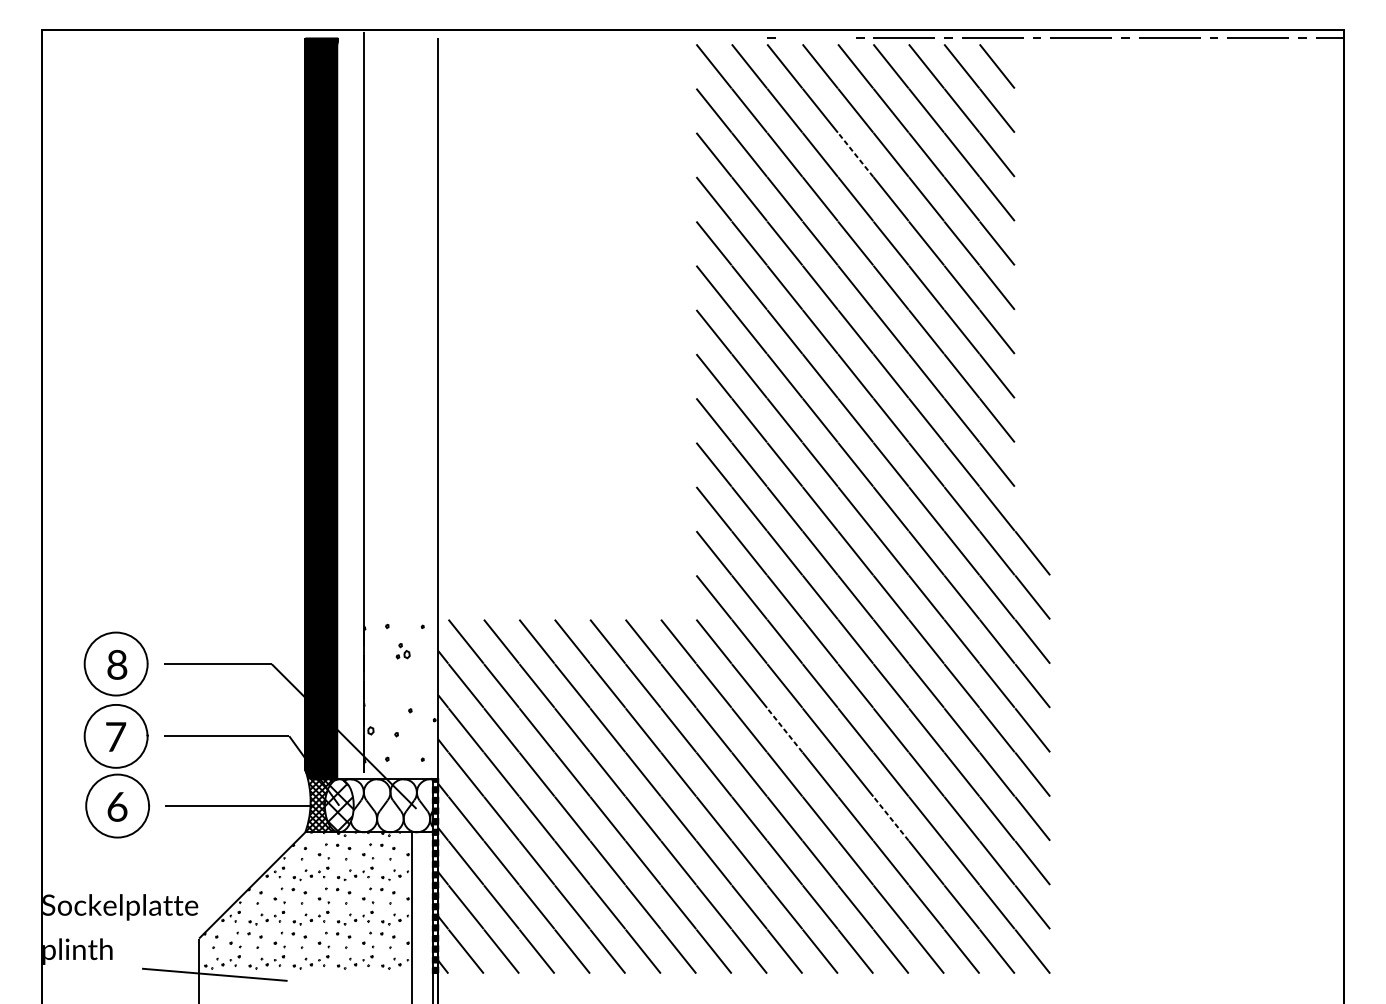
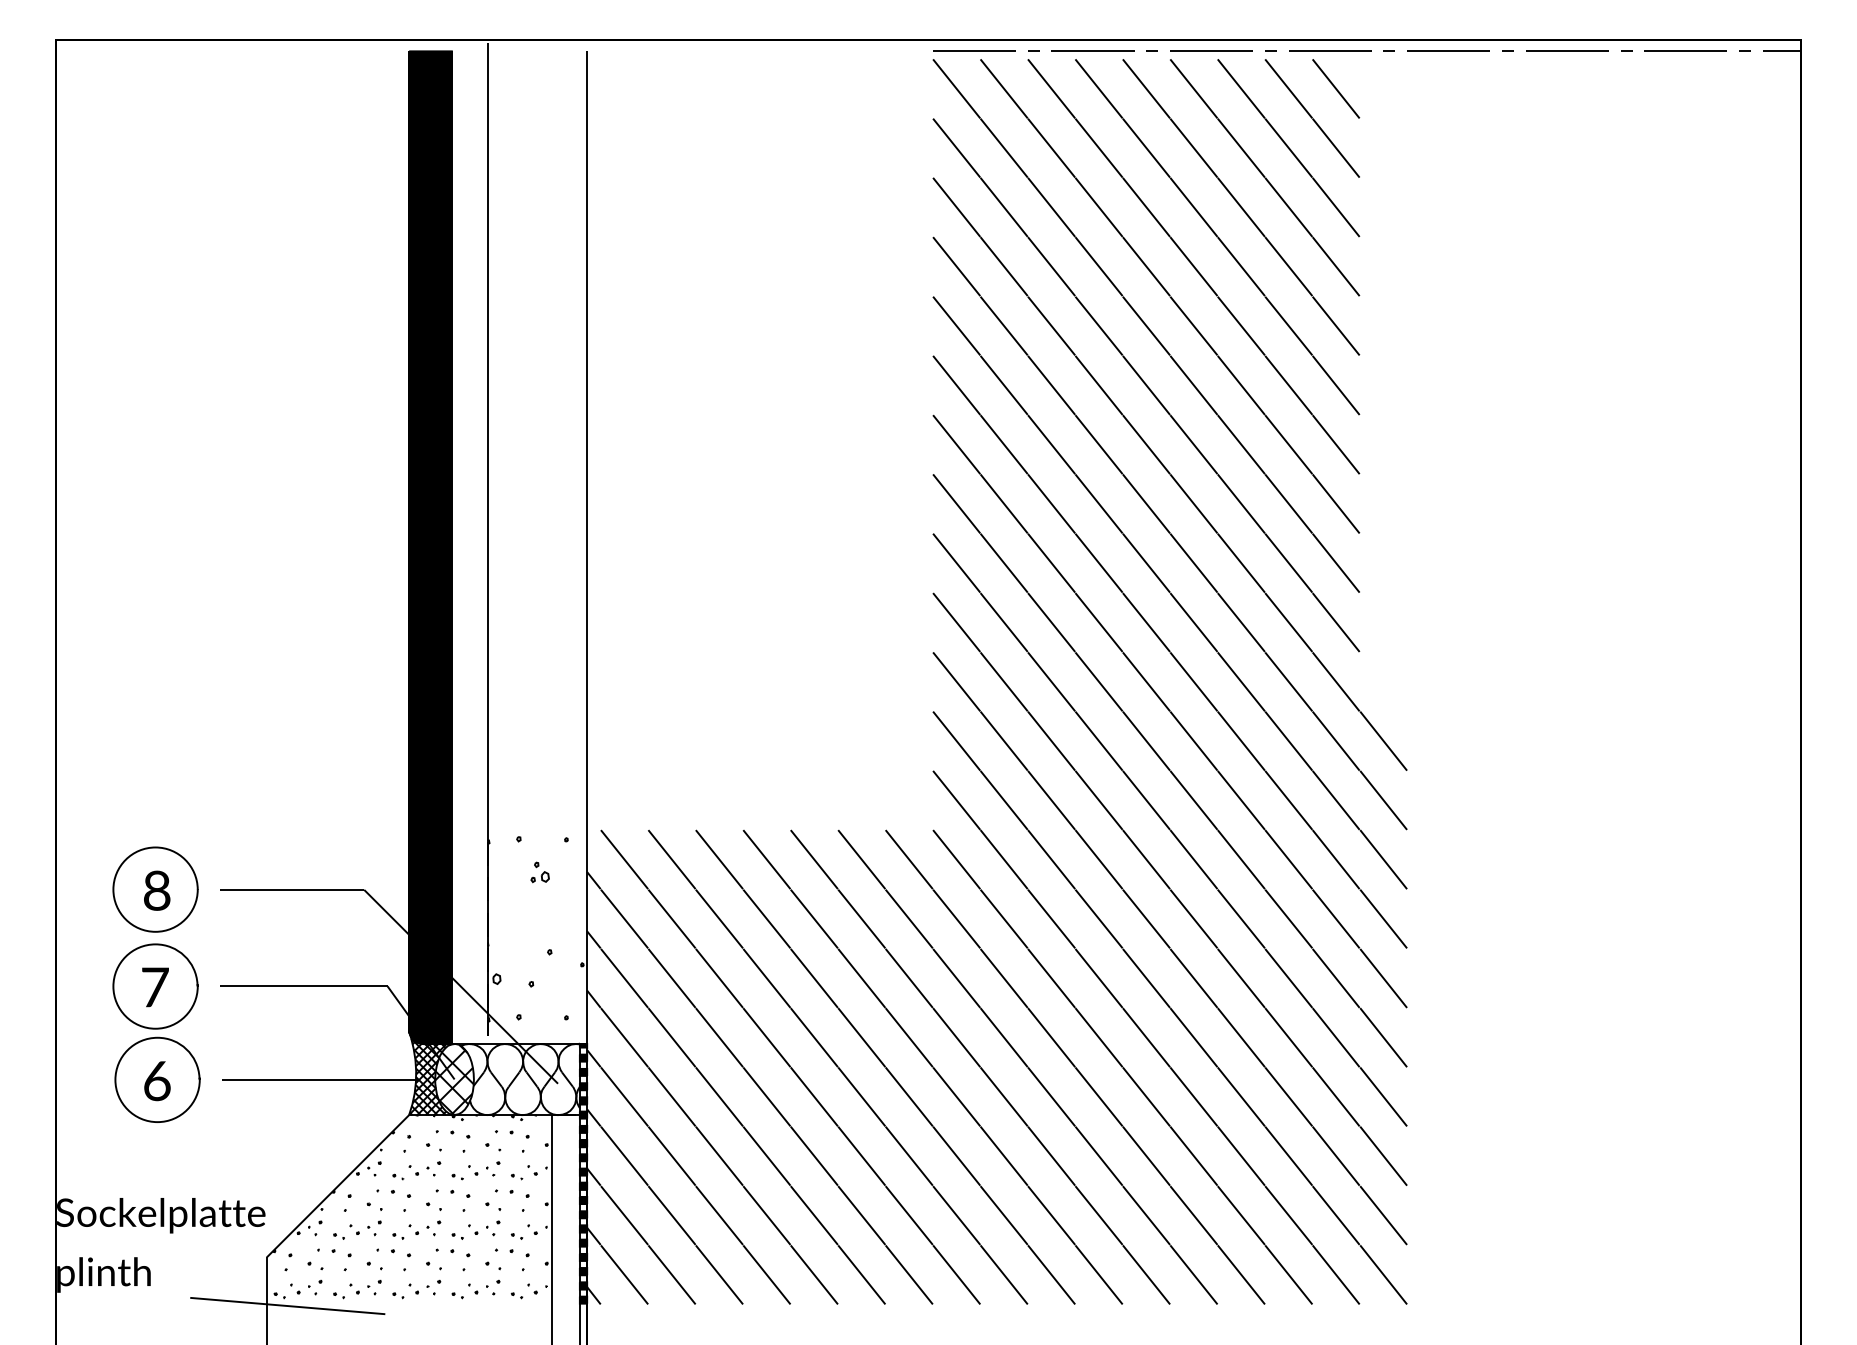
line: (727, 37) -> (974, 50), added
line: (815, 37) -> (1092, 50), added
line: (855, 154) -> (1146, 207), dashed -> solid
line: (784, 730) -> (1051, 978), dashed -> solid
line: (890, 818) -> (1193, 1096), dashed -> solid

